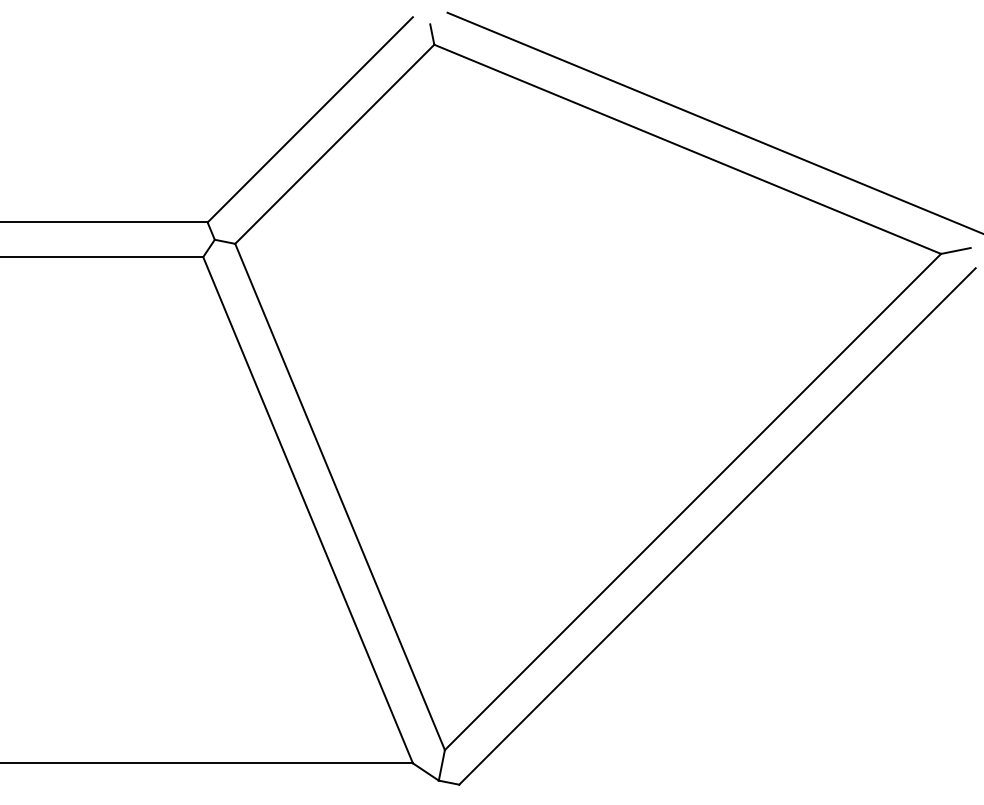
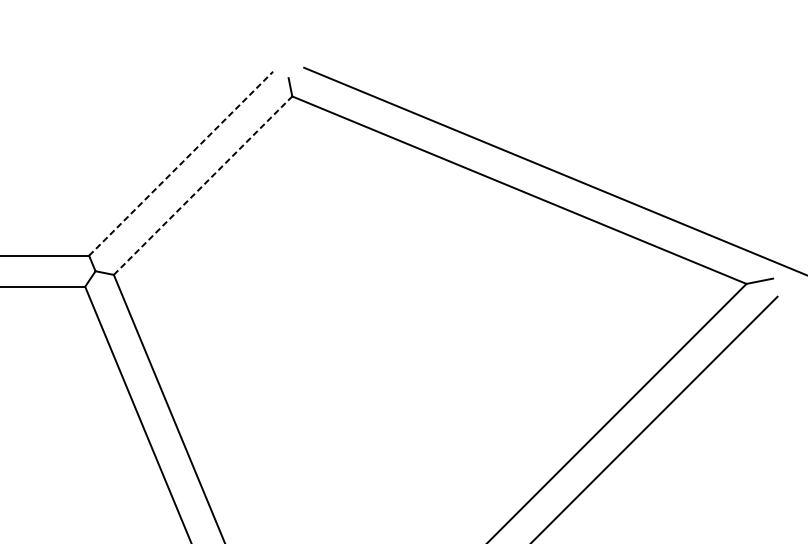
line: (310, 119) -> (181, 163), solid -> dashed
line: (334, 144) -> (202, 185), solid -> dashed

